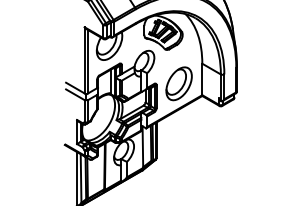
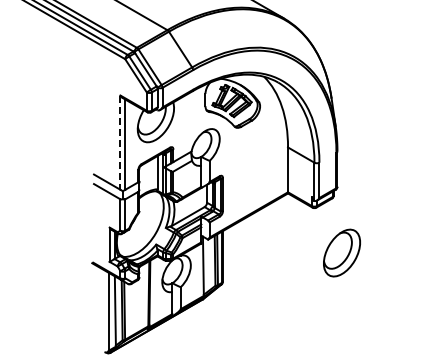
line: (84, 60) -> (120, 143), solid -> dashed
part: (178, 83) -> (341, 252), moved

